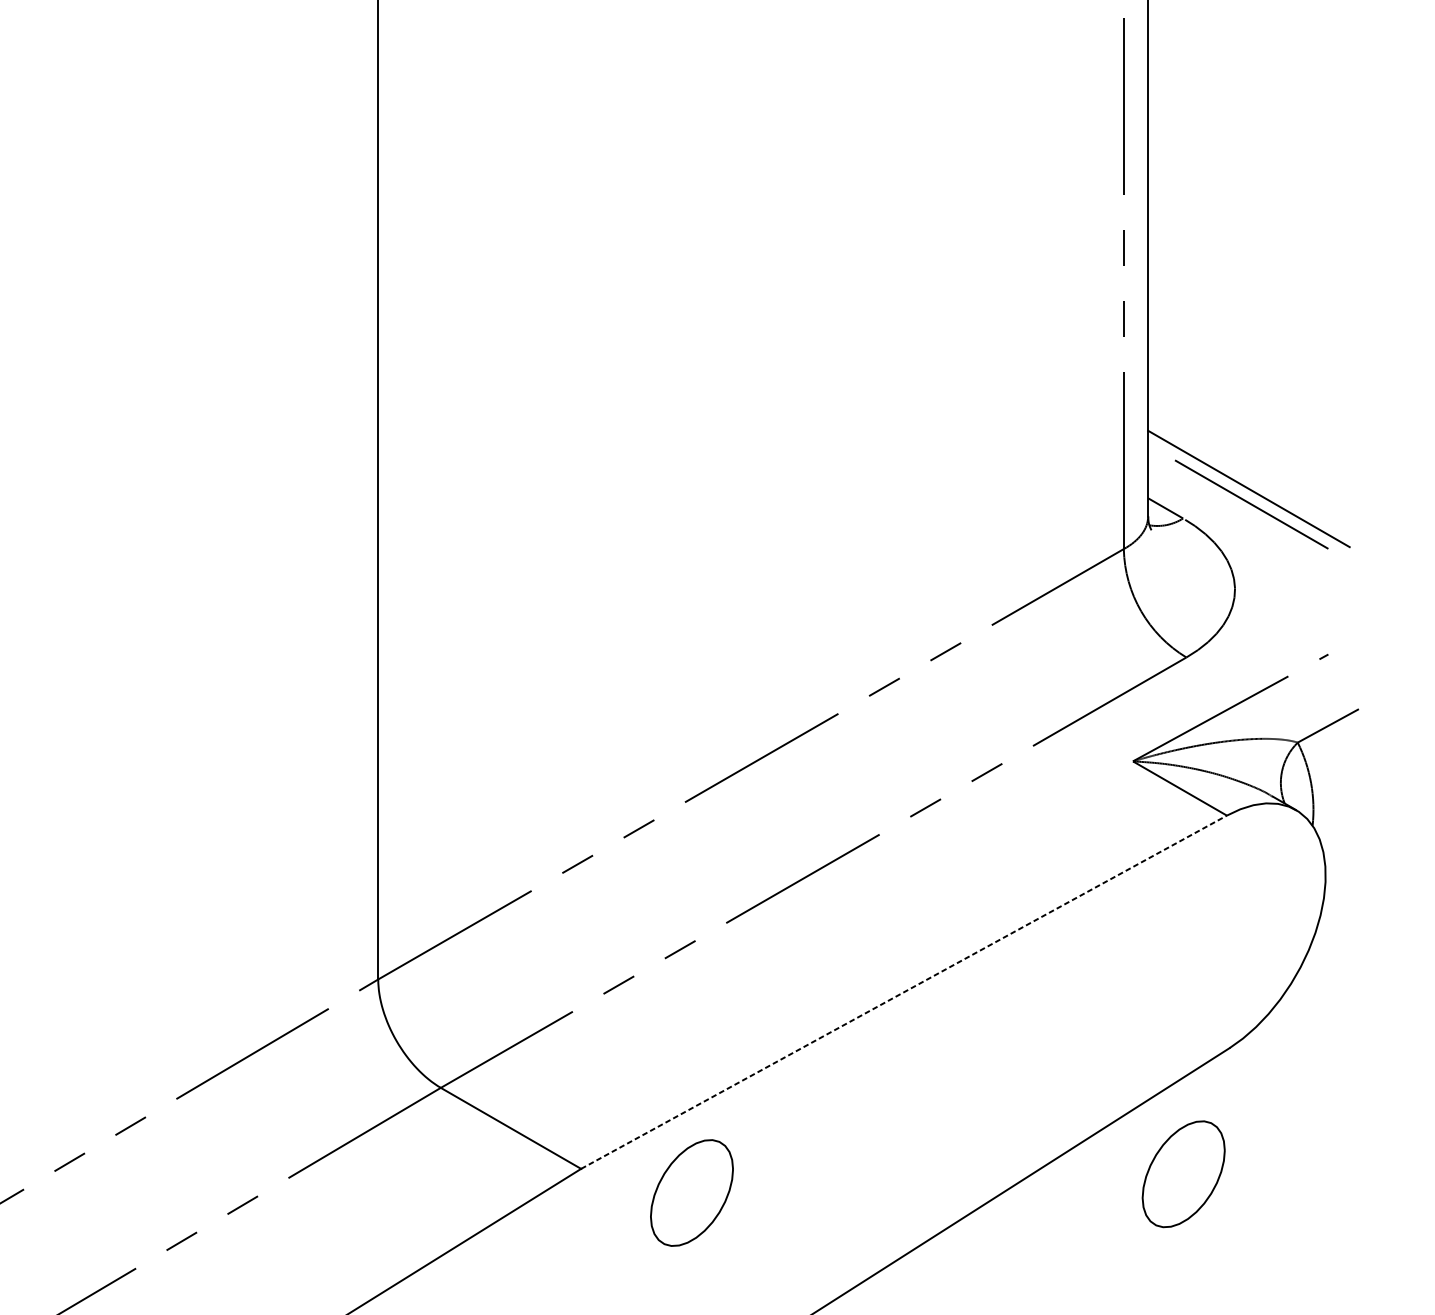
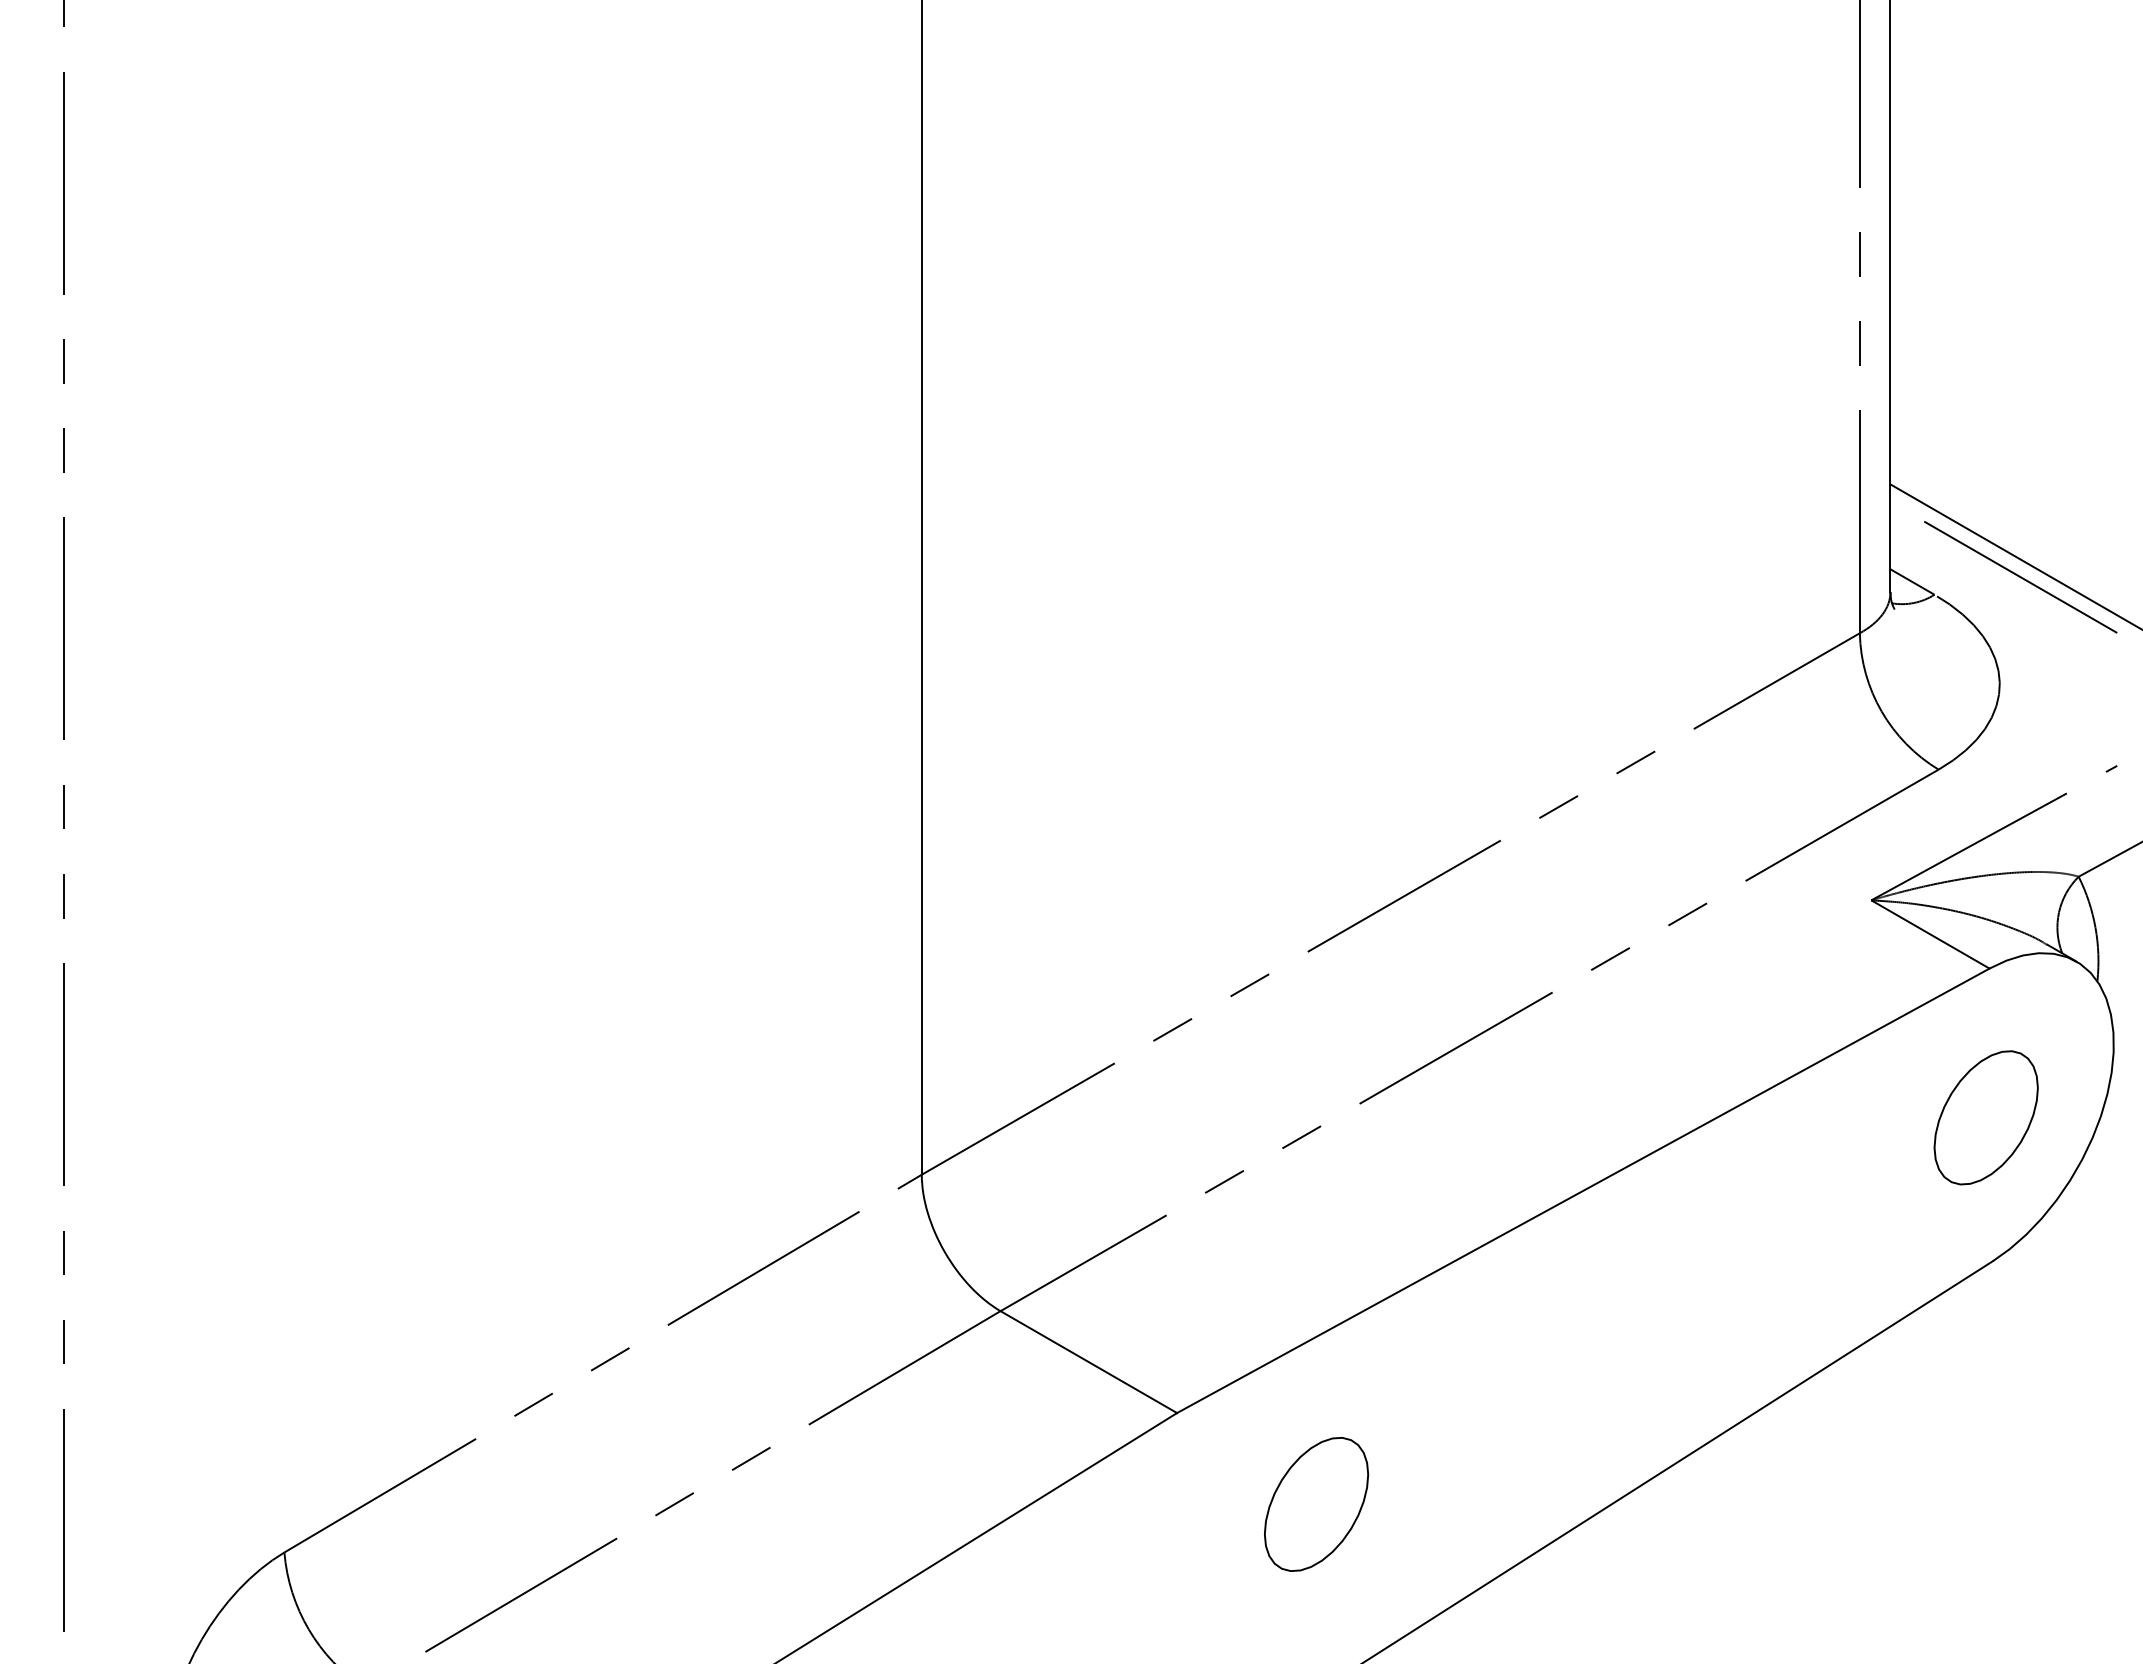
line: (904, 991) -> (1583, 1190), dashed -> solid
part: (1183, 1174) -> (1985, 1117), moved
part: (691, 1193) -> (1316, 1504), moved

